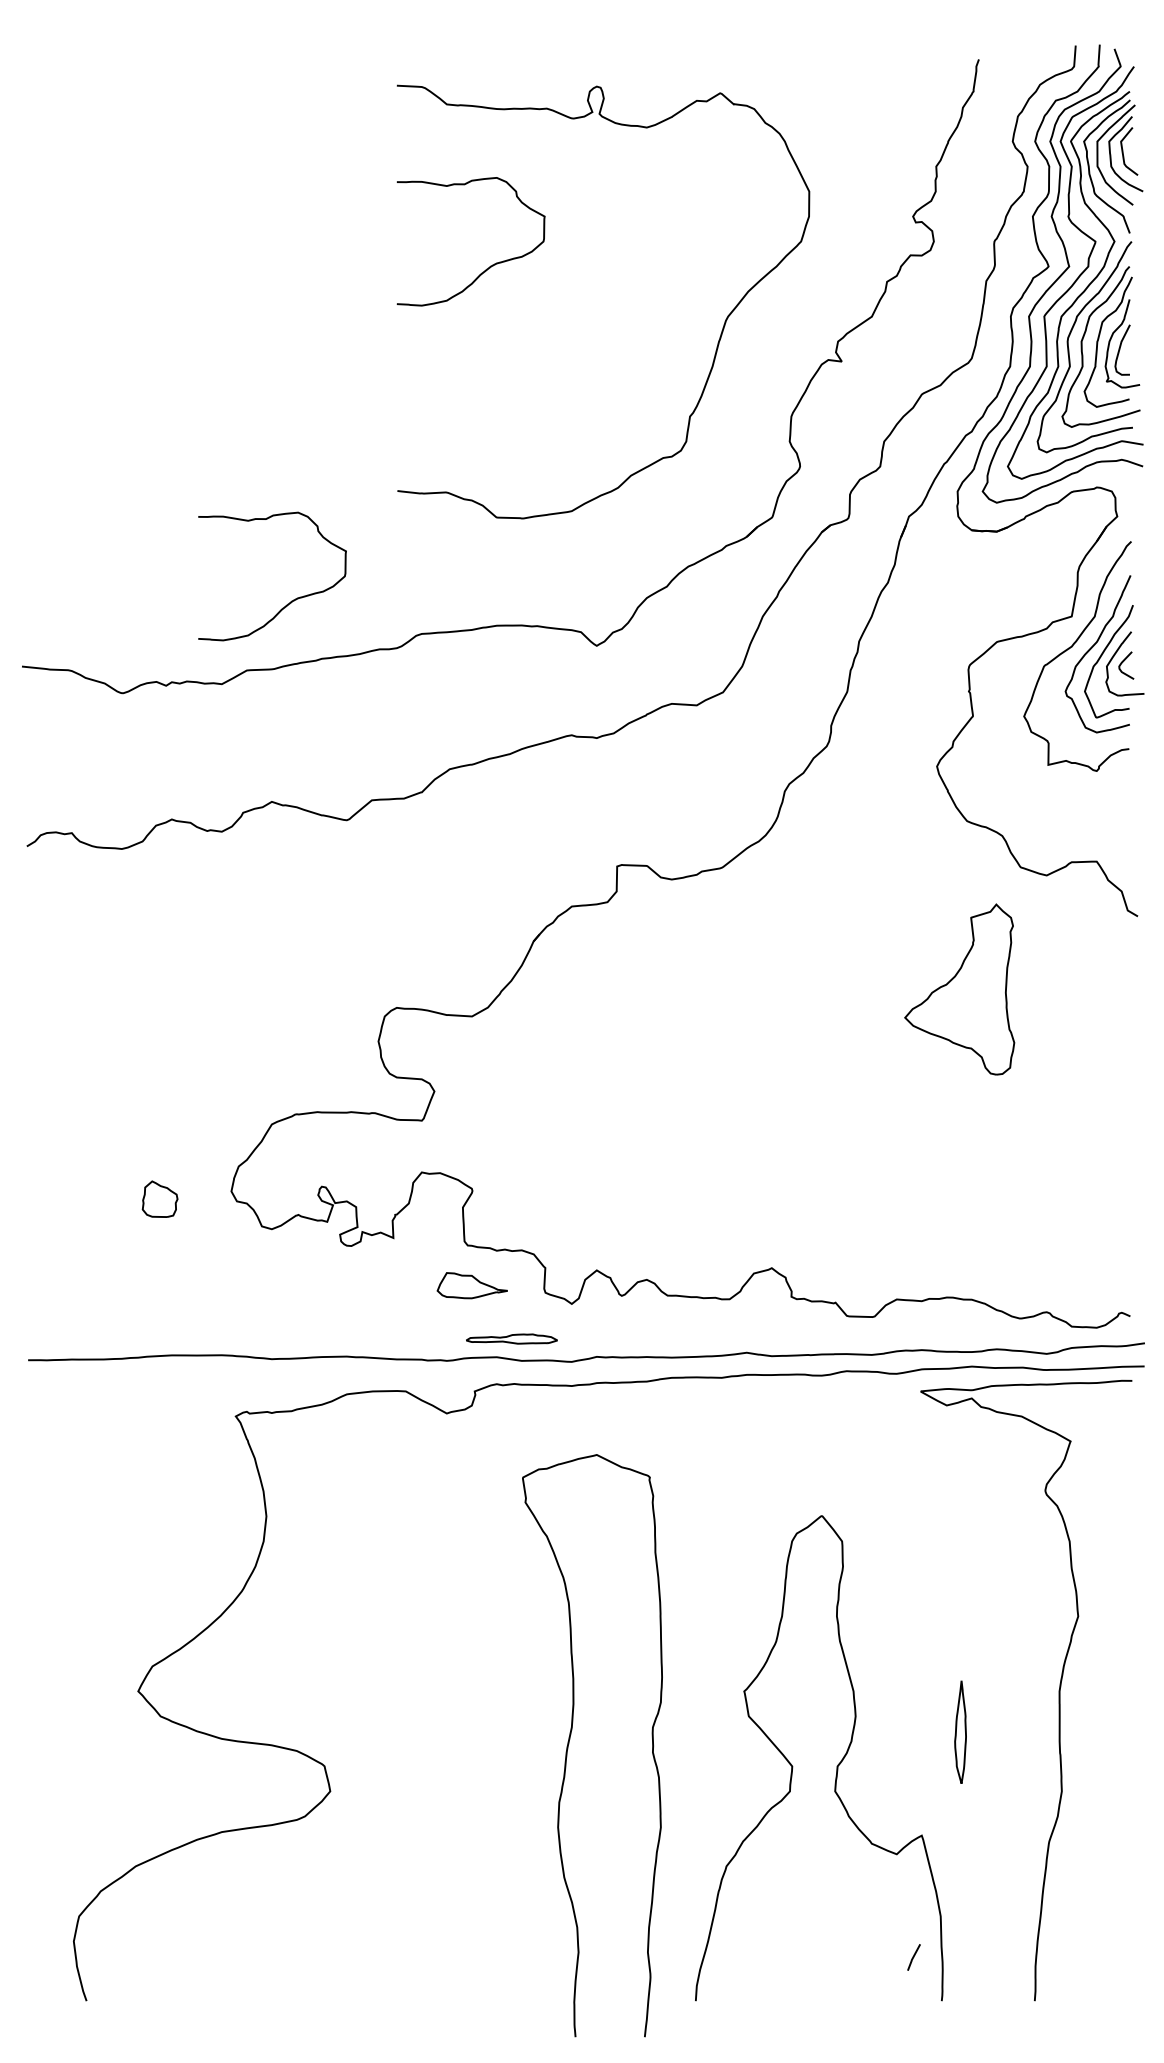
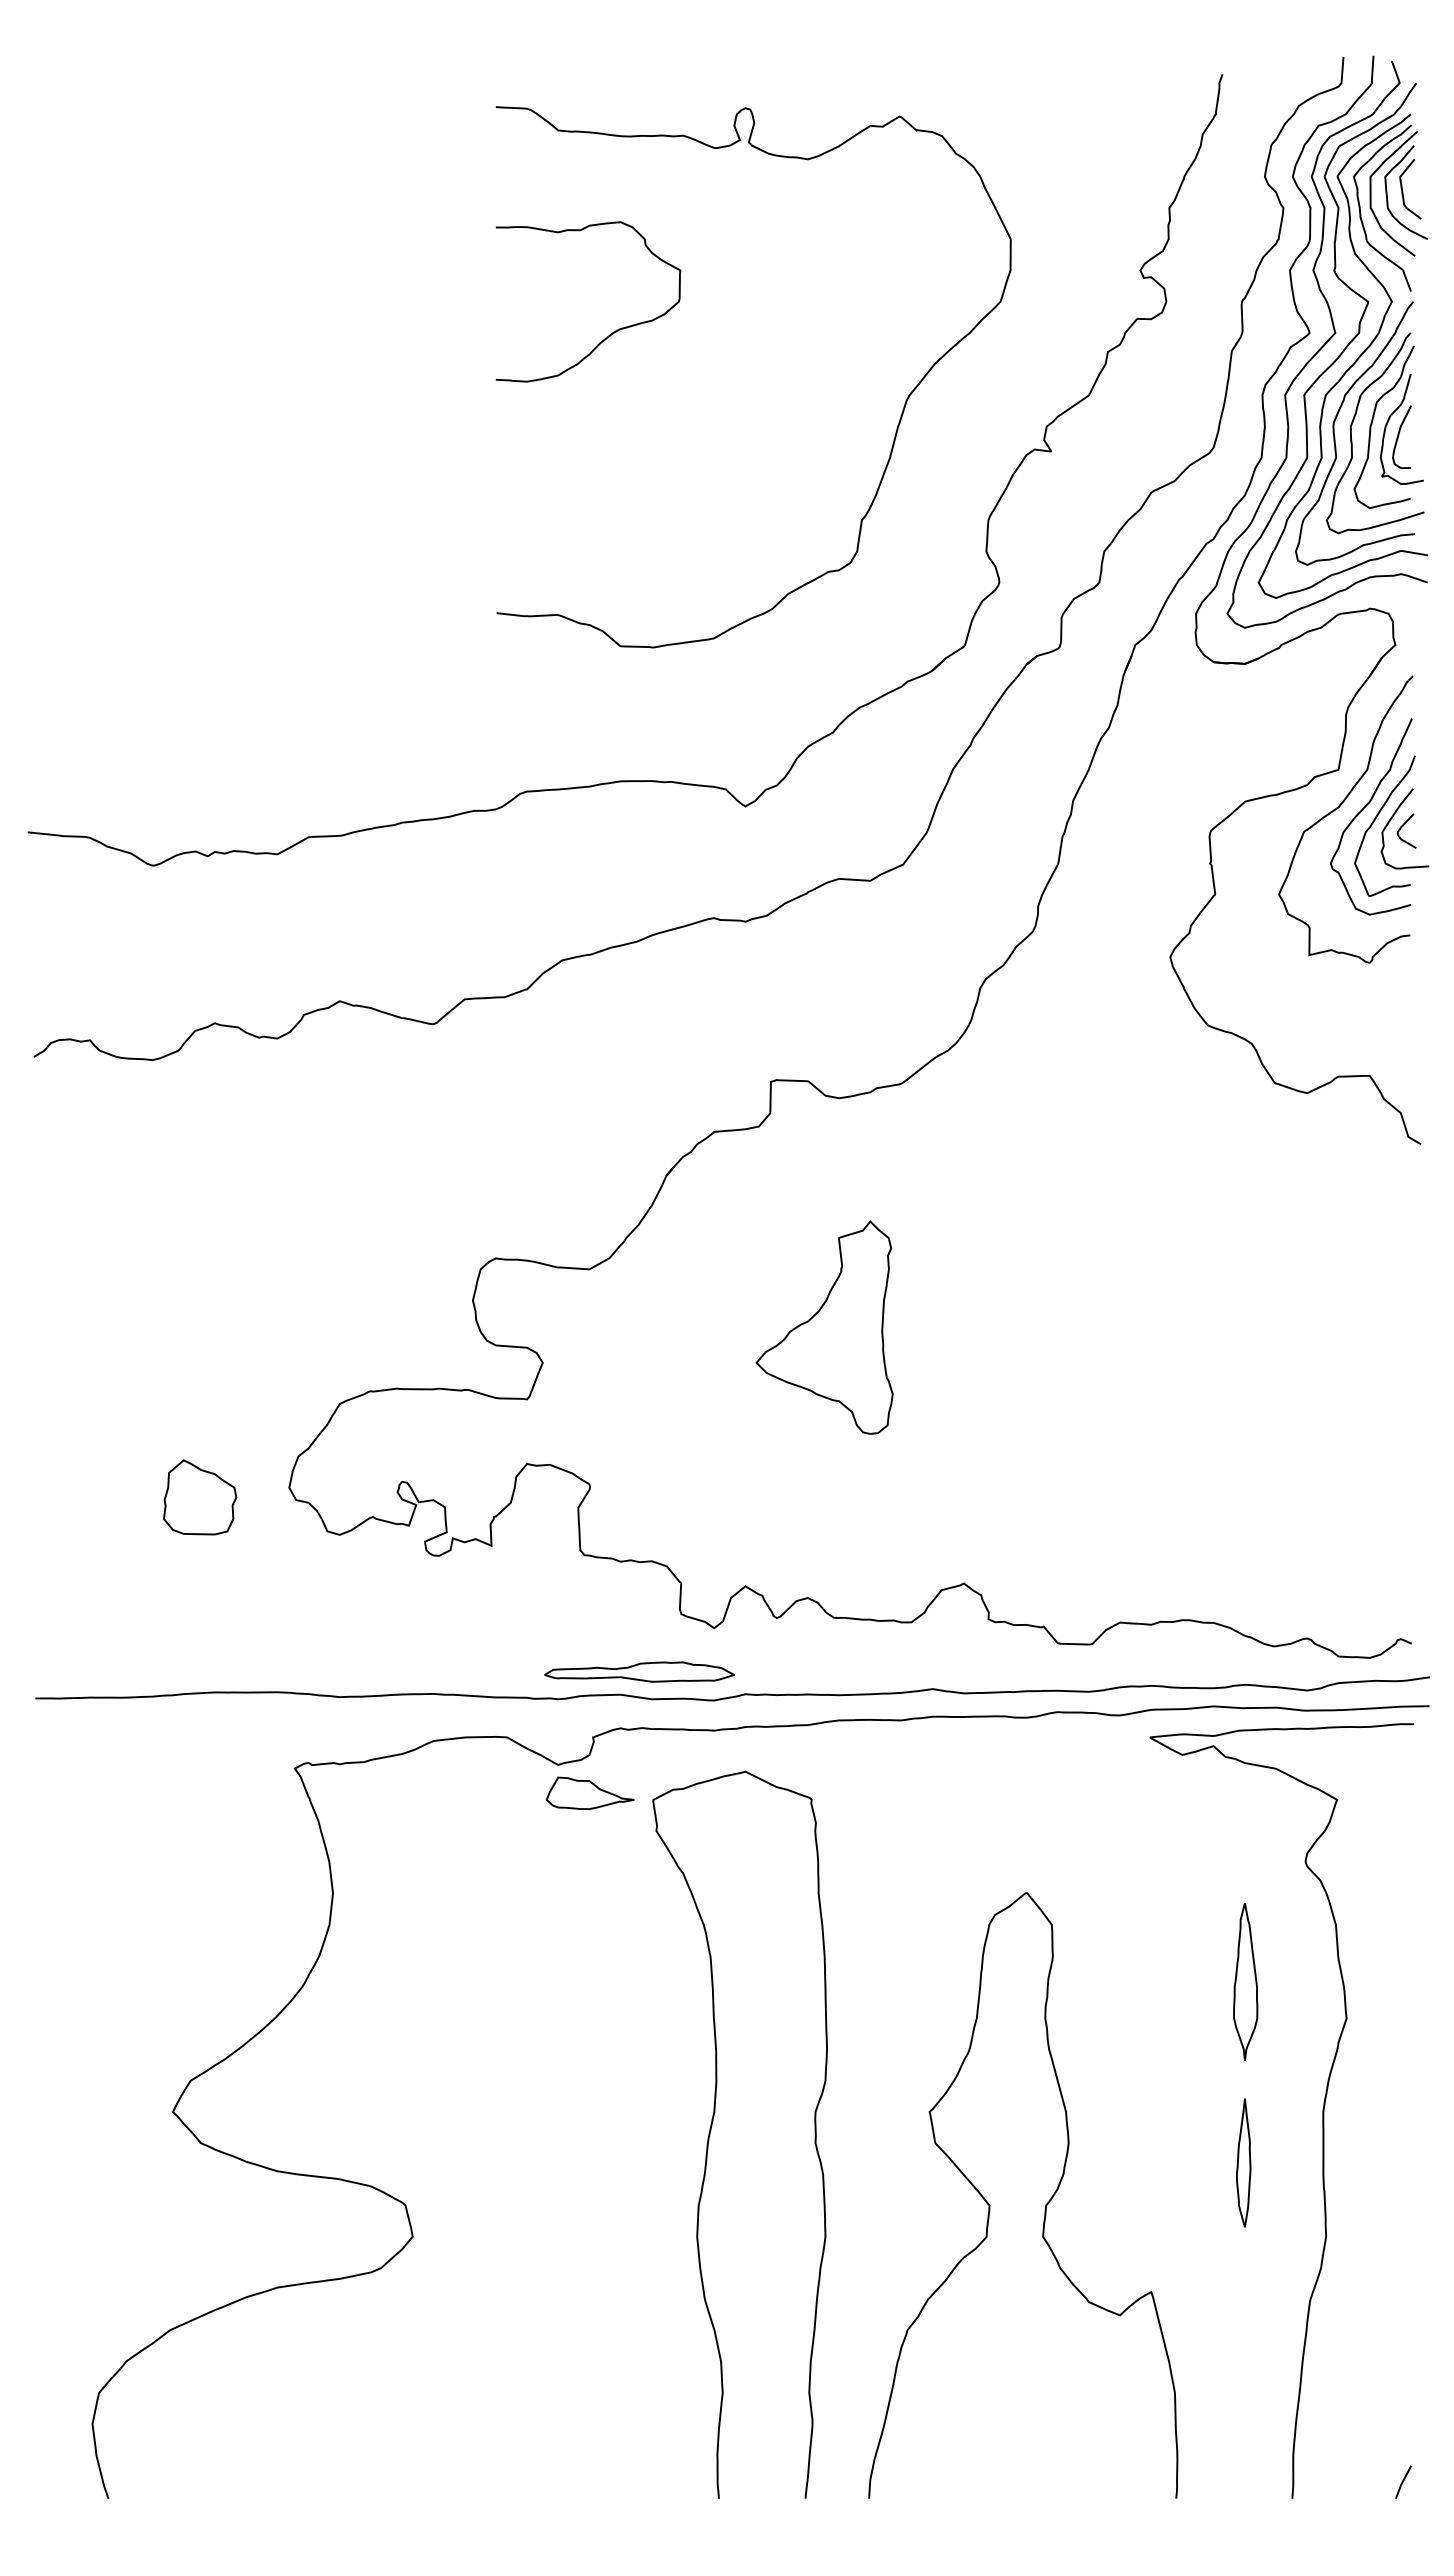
curve: (292, 600) -> (365, 749), removed
part: (959, 989) -> (824, 1327), moved
part: (160, 1199) -> (200, 1497), size x1.67
part: (471, 1284) -> (589, 1792), moved
part: (511, 1338) -> (639, 1671), size x1.67
part: (997, 1586) -> (1245, 1981), added
part: (960, 1731) -> (1243, 2162), moved
curve: (570, 1739) -> (712, 2126), moved
curve: (913, 1956) -> (1403, 2481), moved

